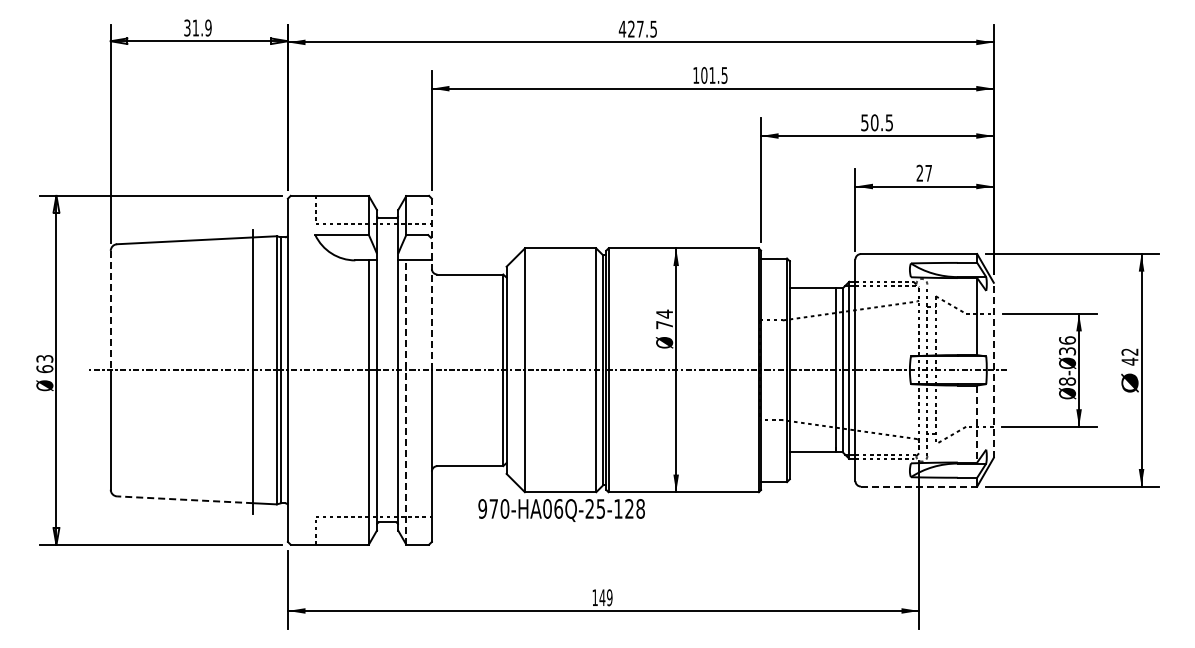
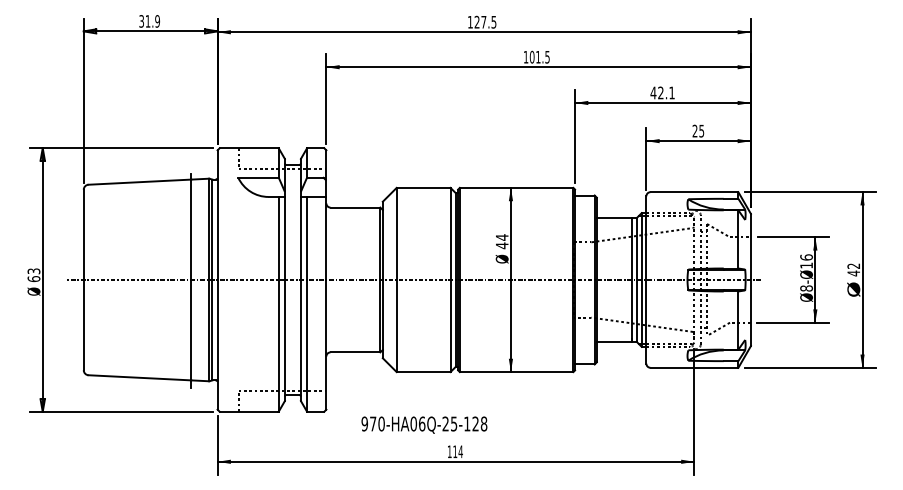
text: (622, 28) -> (470, 21), 427.5 -> 127.5
text: (876, 122) -> (662, 92), 50.5 -> 42.1
text: (928, 173) -> (701, 131), 27 -> 25
line: (431, 284) -> (326, 215), dashed -> solid
line: (110, 310) -> (83, 234), dashed -> solid
text: (664, 324) -> (502, 245), 74 -> 44
text: (1067, 351) -> (806, 265), Ø8-Ø36 -> Ø8-Ø16
line: (993, 369) -> (750, 279), dashed -> solid
line: (406, 401) -> (307, 303), dashed -> solid
line: (977, 424) -> (738, 320), dashed -> solid
line: (919, 486) -> (694, 367), dashed -> solid
line: (184, 499) -> (139, 377), dashed -> solid
text: (561, 510) -> (424, 425), moved
text: (605, 597) -> (457, 451), 149 -> 114

